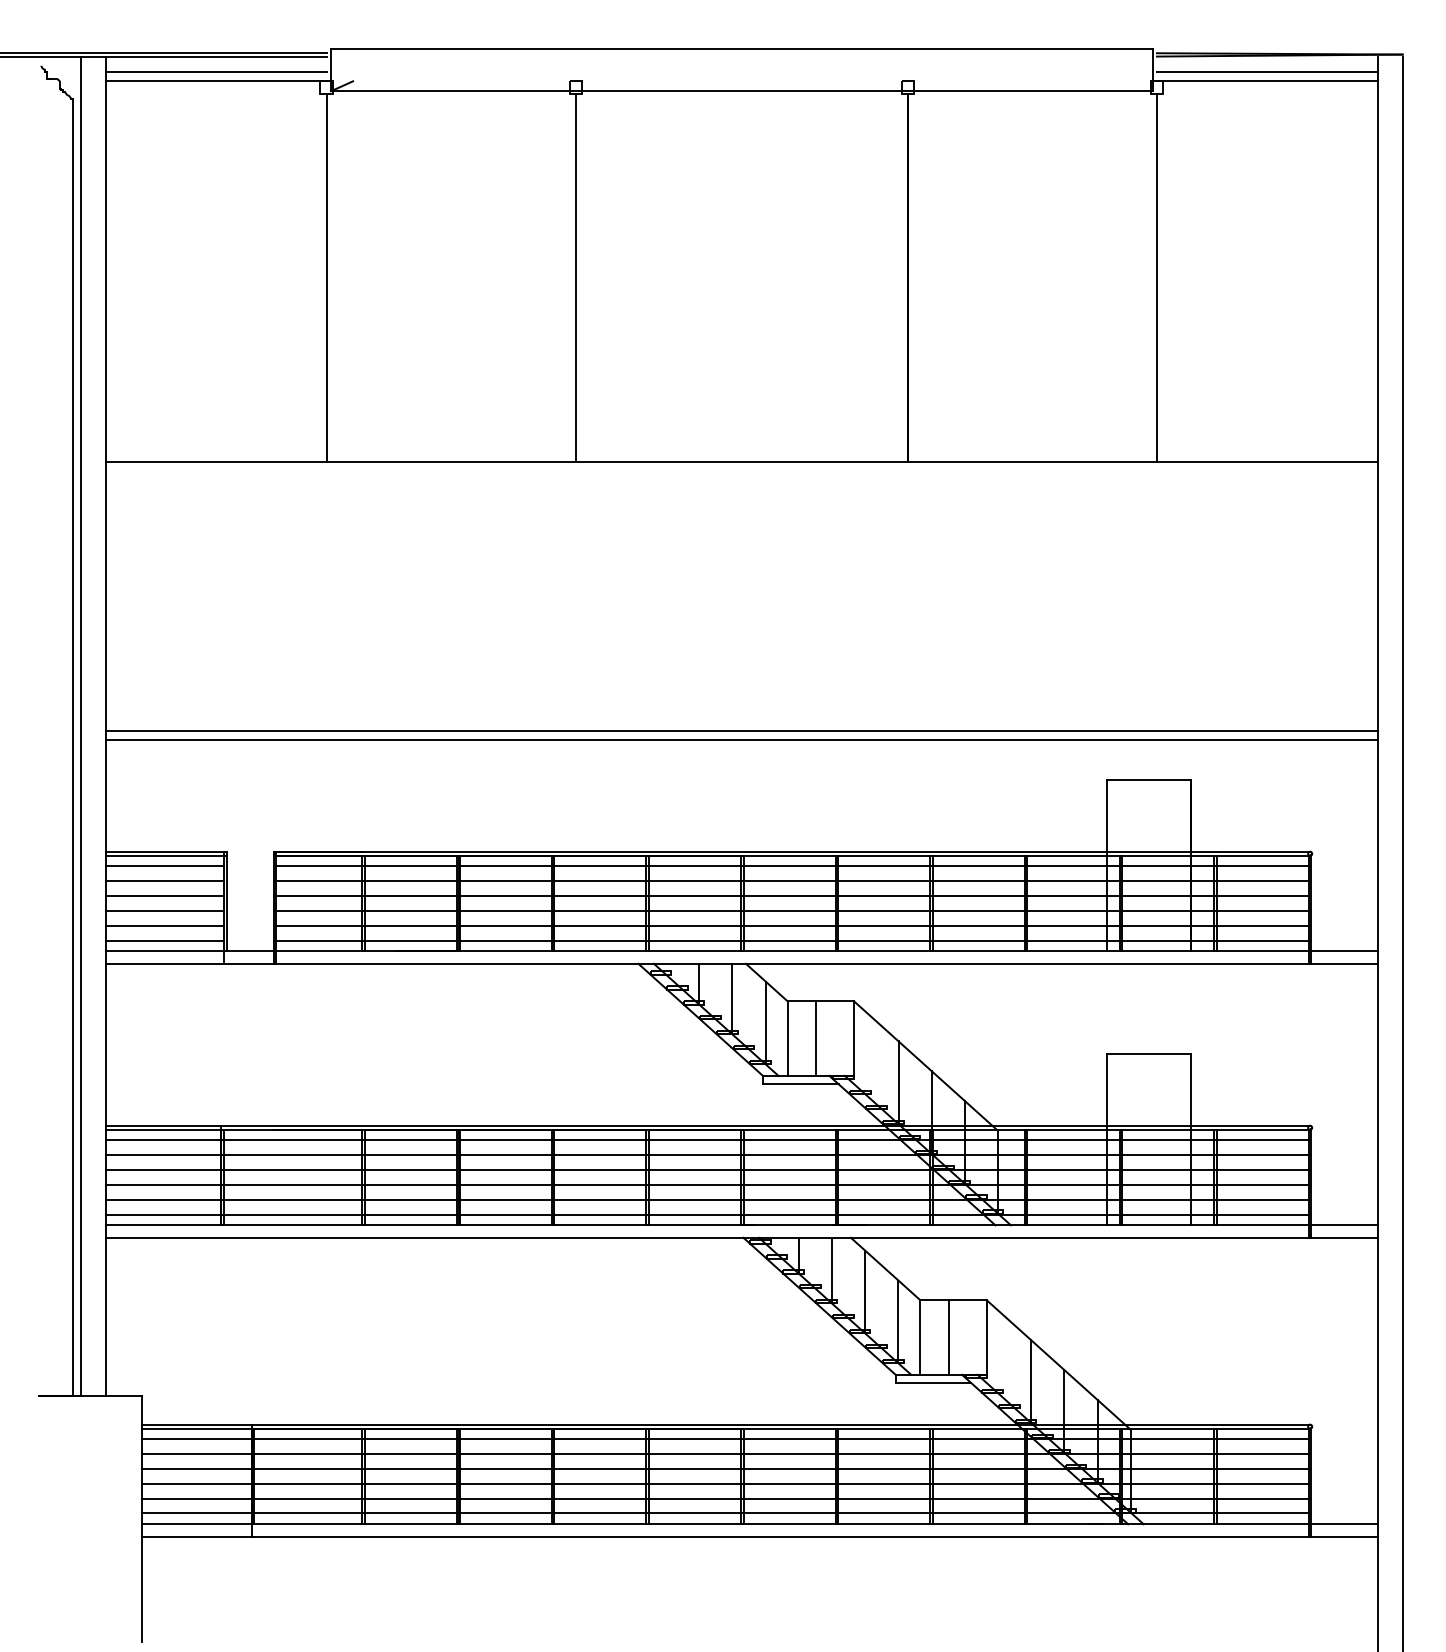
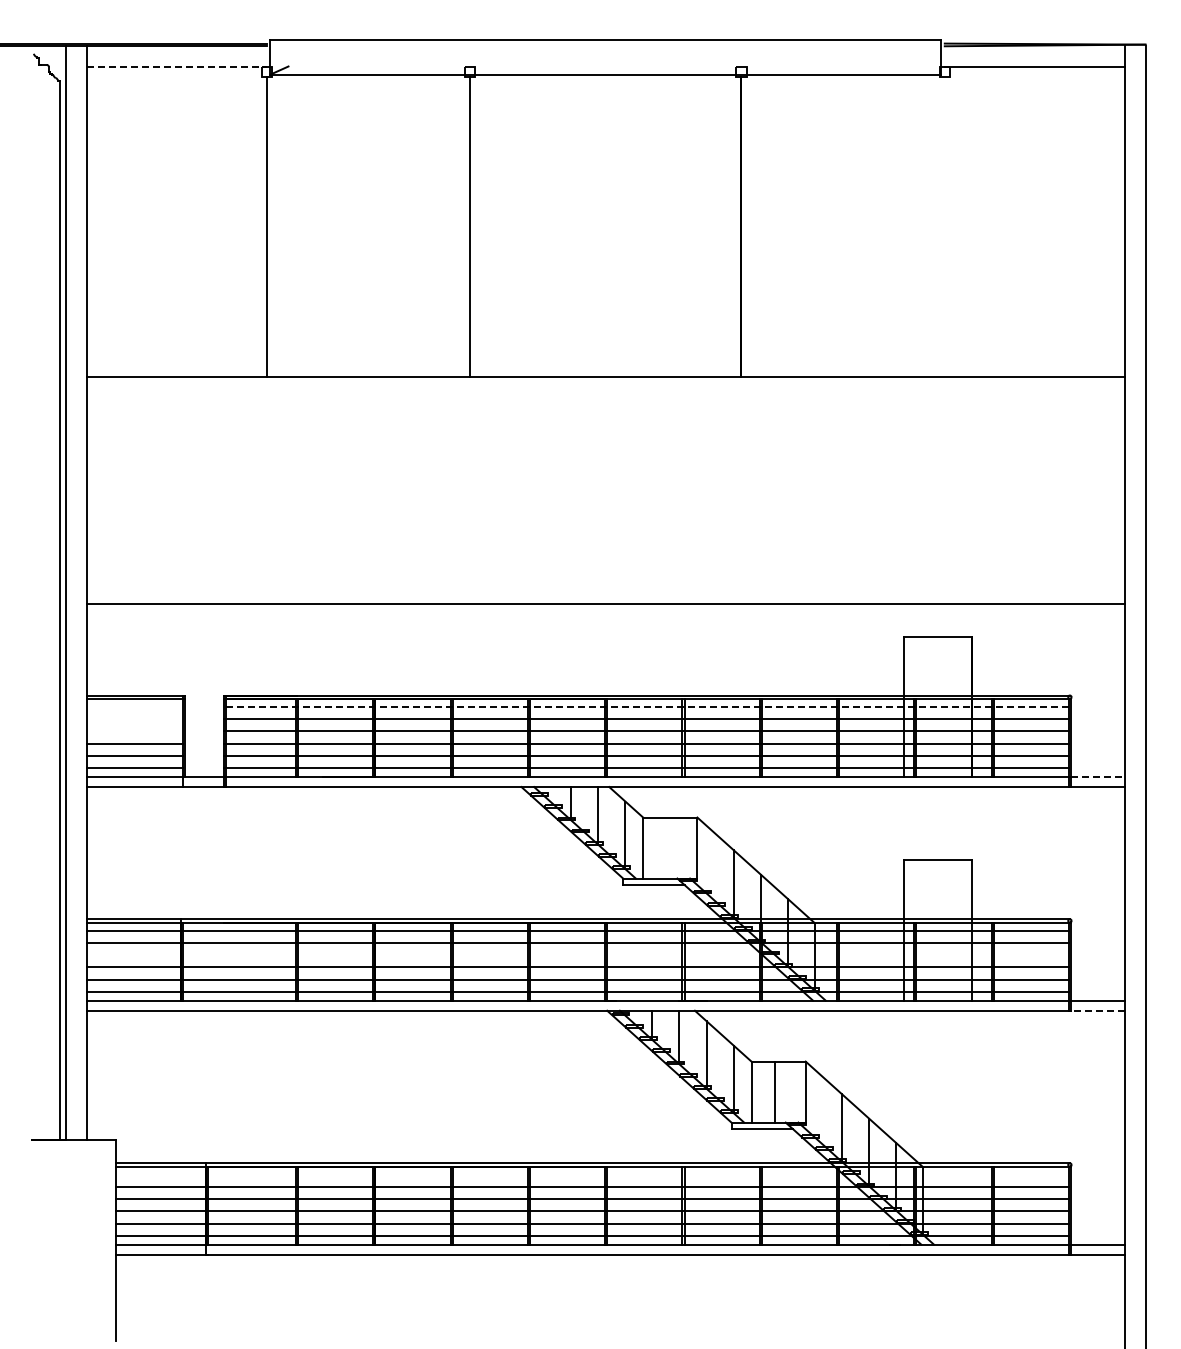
line: (215, 71) -> (176, 58), removed
line: (1266, 71) -> (1034, 58), removed
line: (217, 81) -> (177, 66), solid -> dashed
line: (1156, 277) -> (944, 226), removed
line: (741, 731) -> (605, 597), removed
line: (164, 866) -> (134, 707), removed
line: (791, 866) -> (646, 707), solid -> dashed
line: (164, 881) -> (134, 719), removed
line: (164, 895) -> (134, 731), removed
line: (1345, 950) -> (1098, 776), solid -> dashed
line: (816, 1037) -> (666, 847), removed
line: (707, 1170) -> (577, 955), removed
line: (1343, 1237) -> (1097, 1010), solid -> dashed
line: (725, 1438) -> (592, 1174), removed

